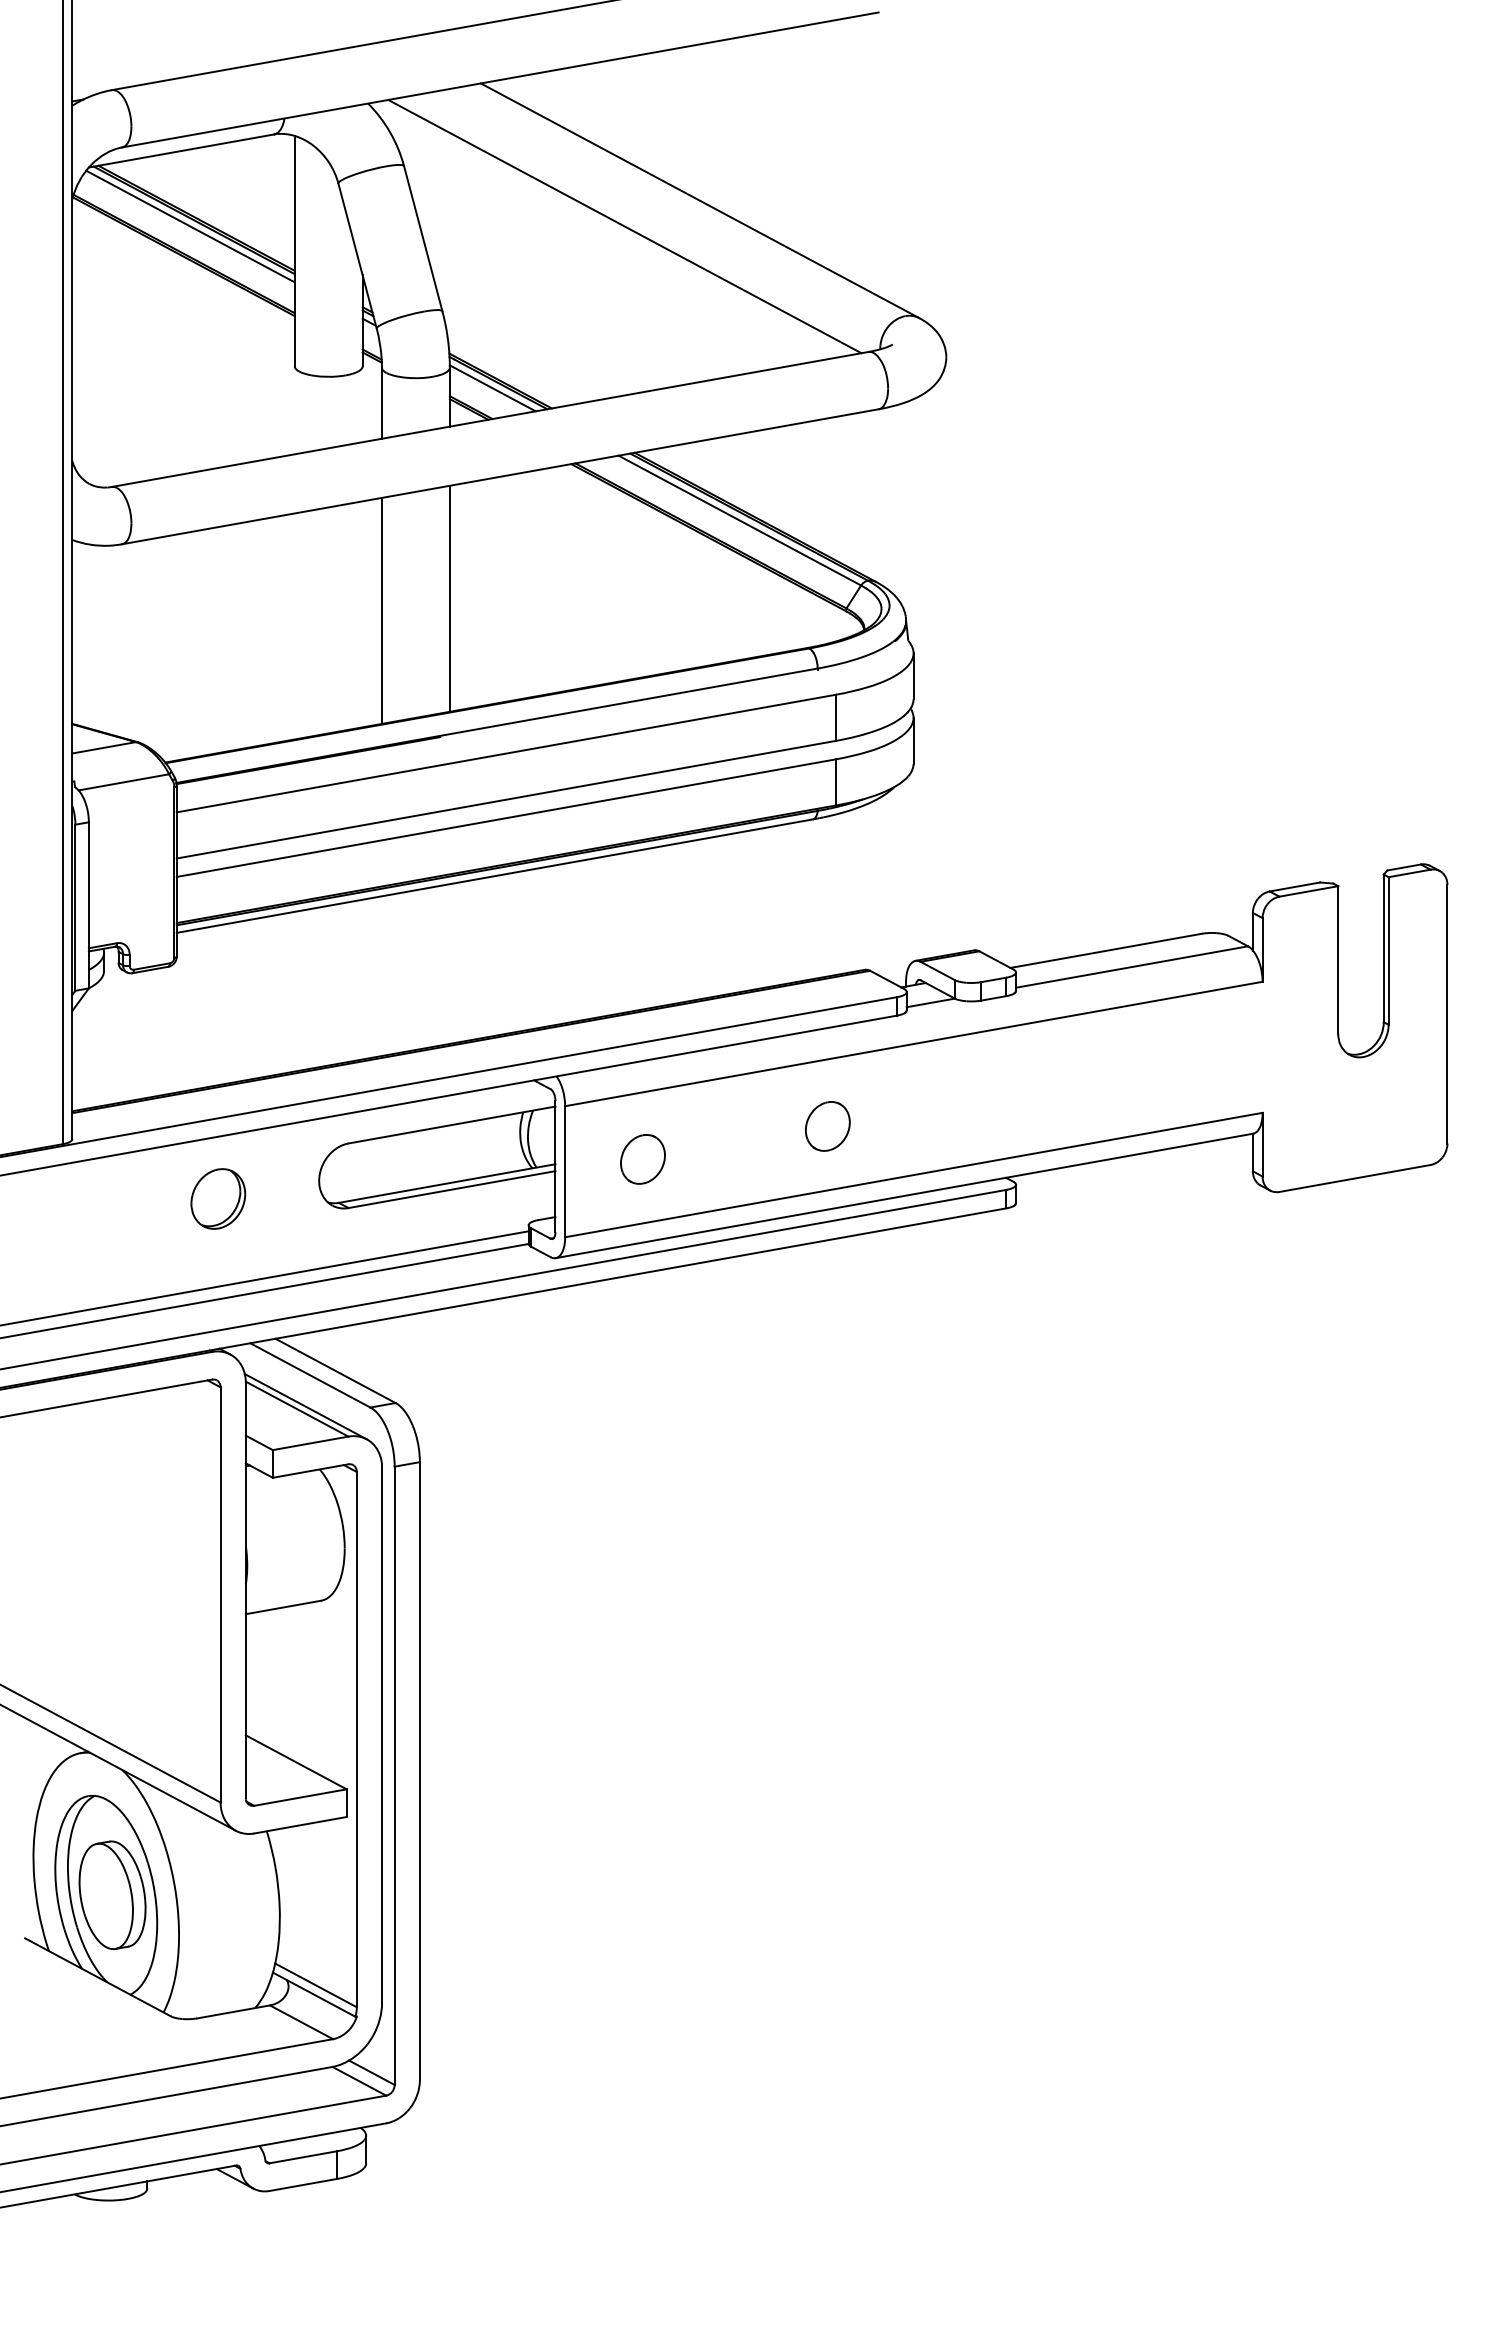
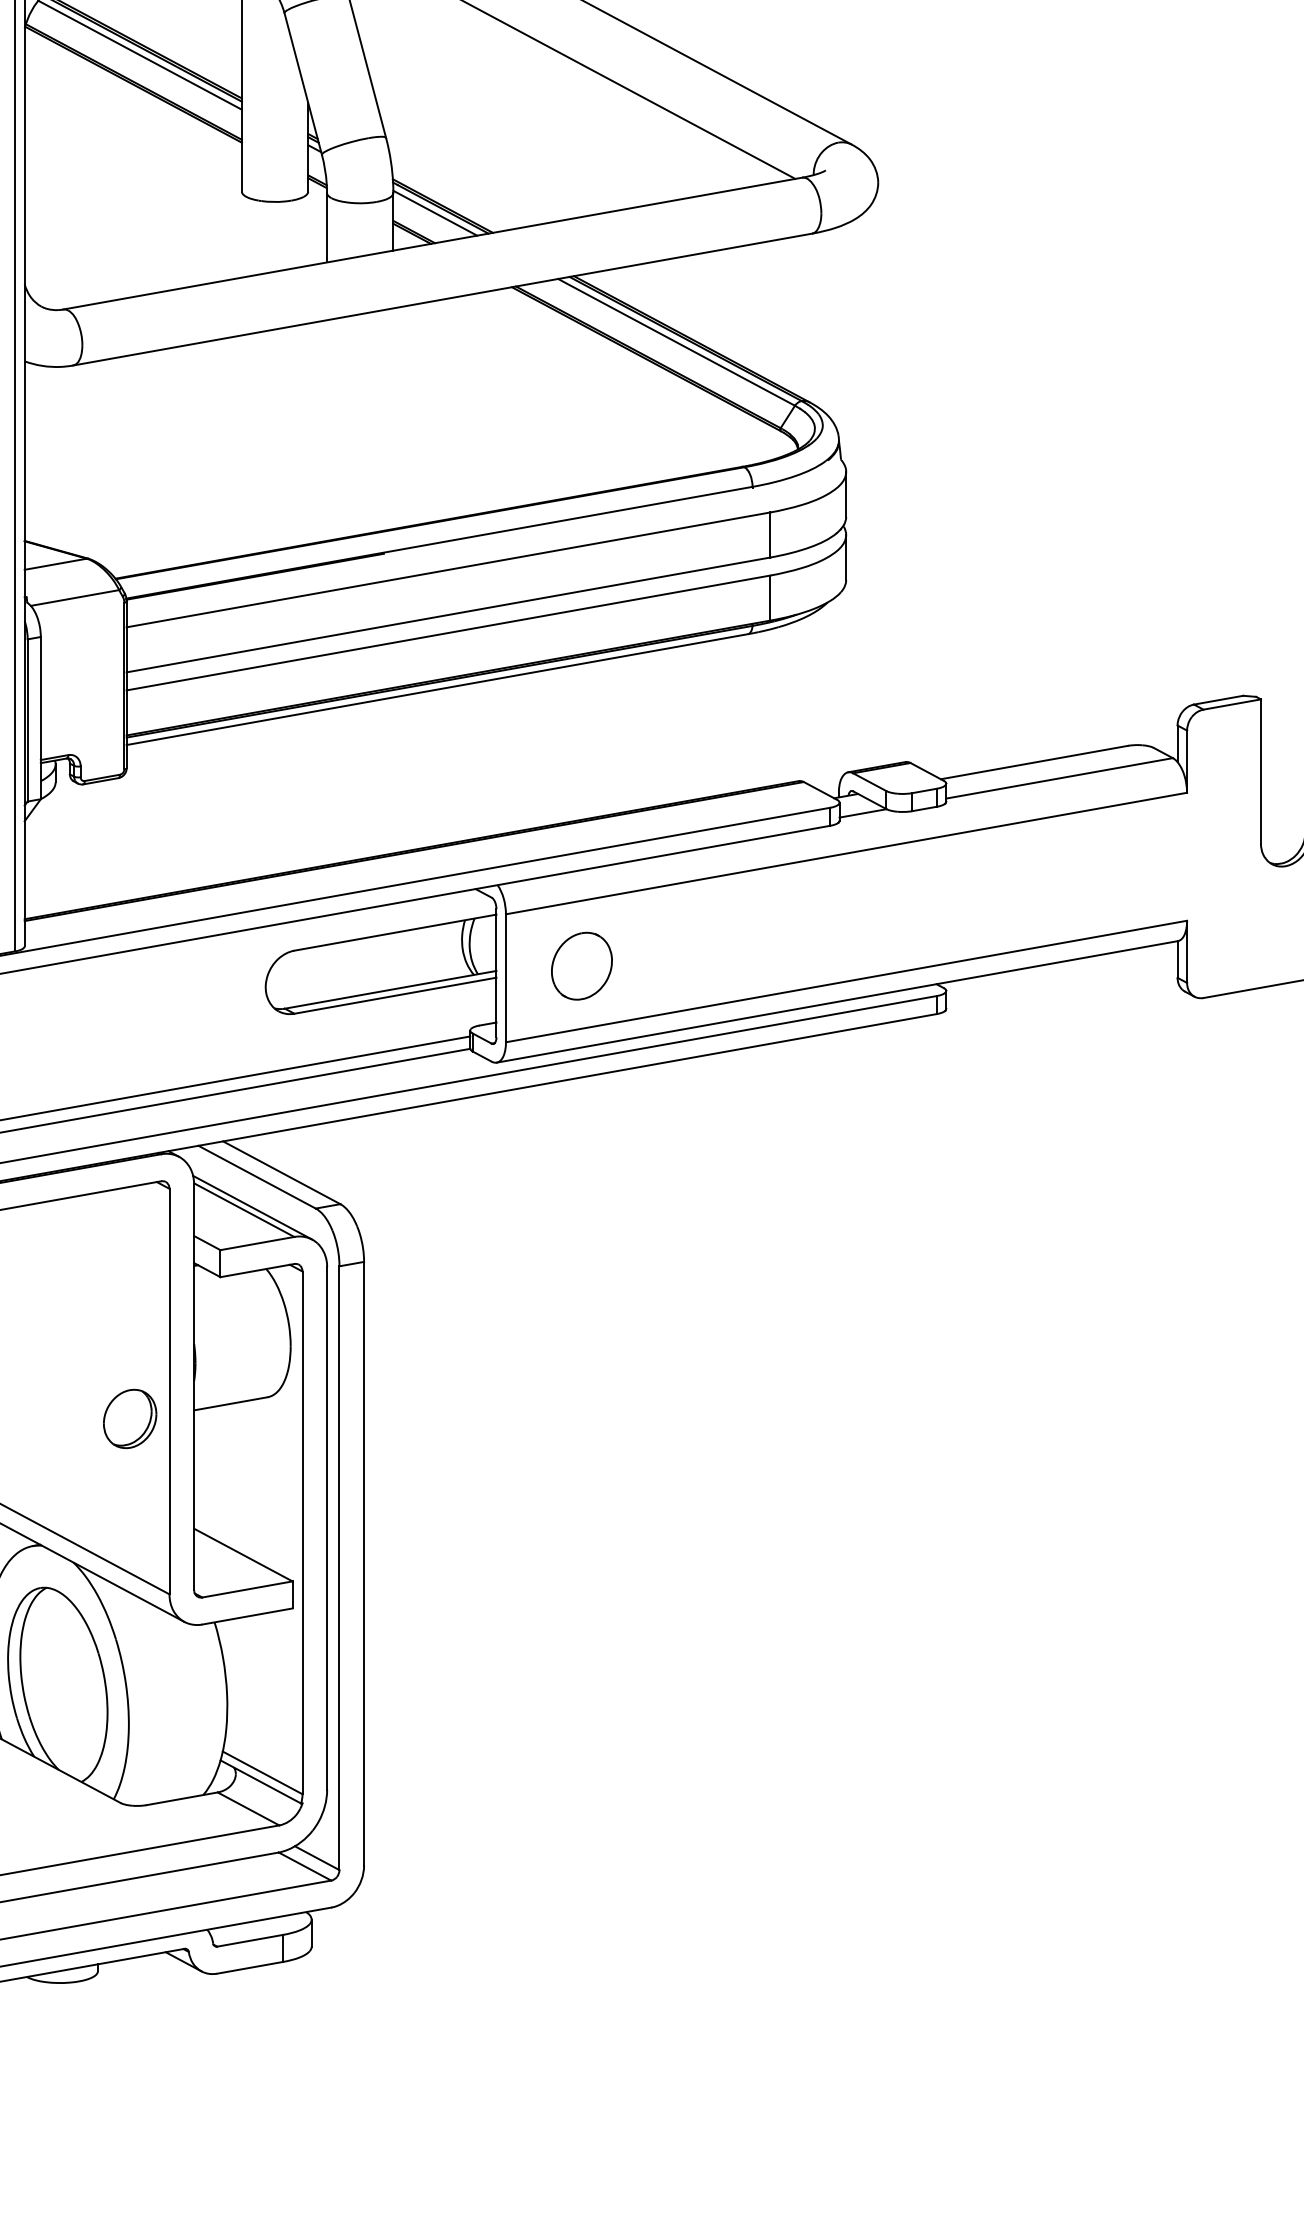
line: (449, 598) -> (393, 418), removed
line: (381, 610) -> (326, 430), removed
part: (827, 1126) -> (762, 934), removed
part: (642, 1159) -> (581, 966), size x1.4
part: (218, 1198) -> (130, 1418), moved
part: (112, 1895) -> (63, 1685), removed

